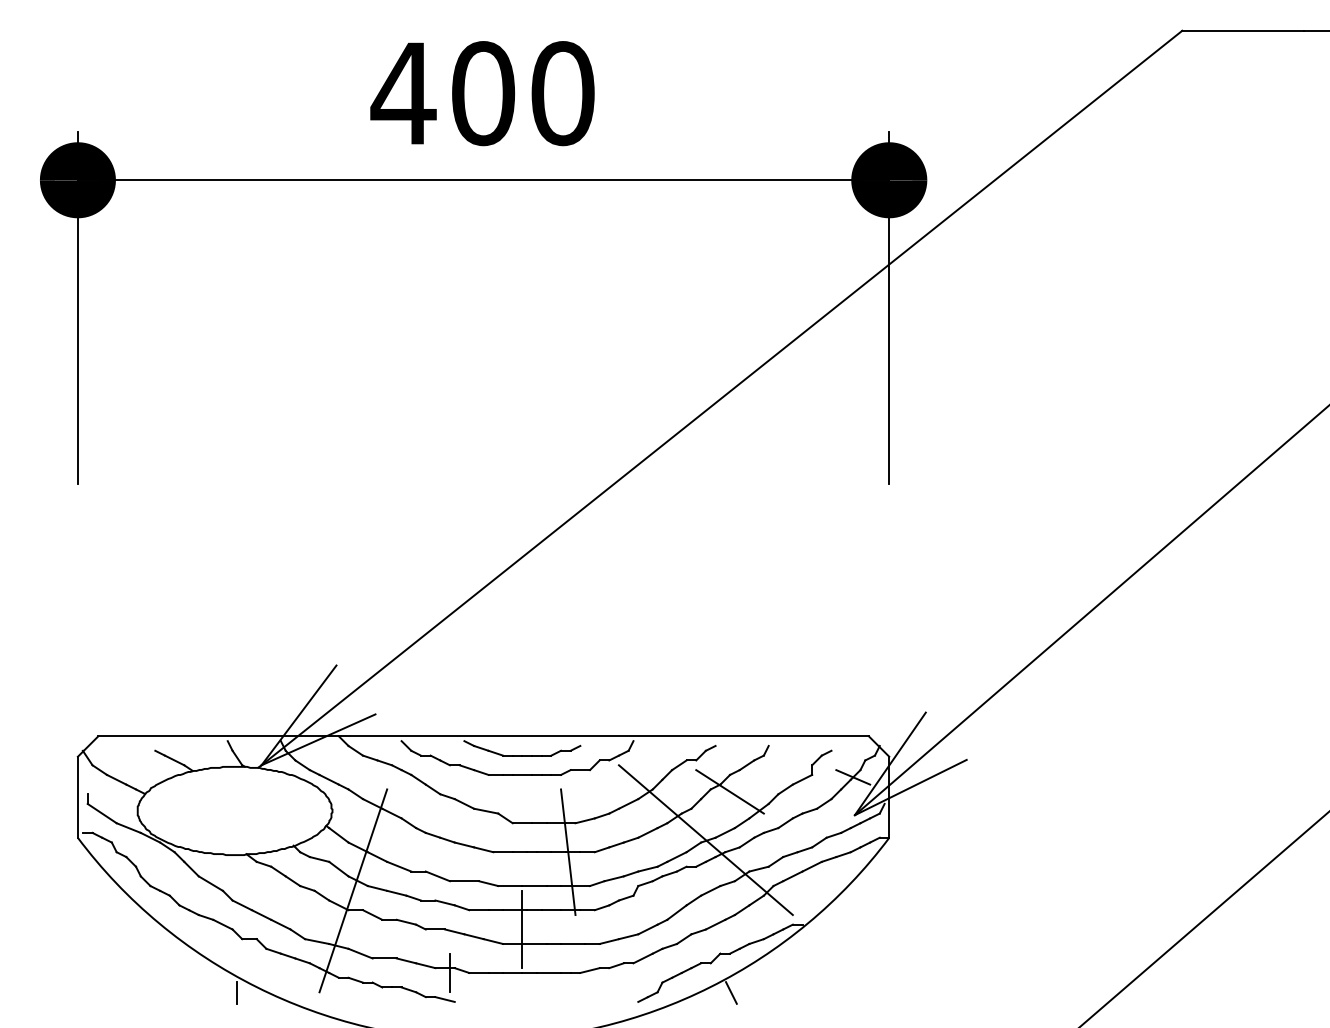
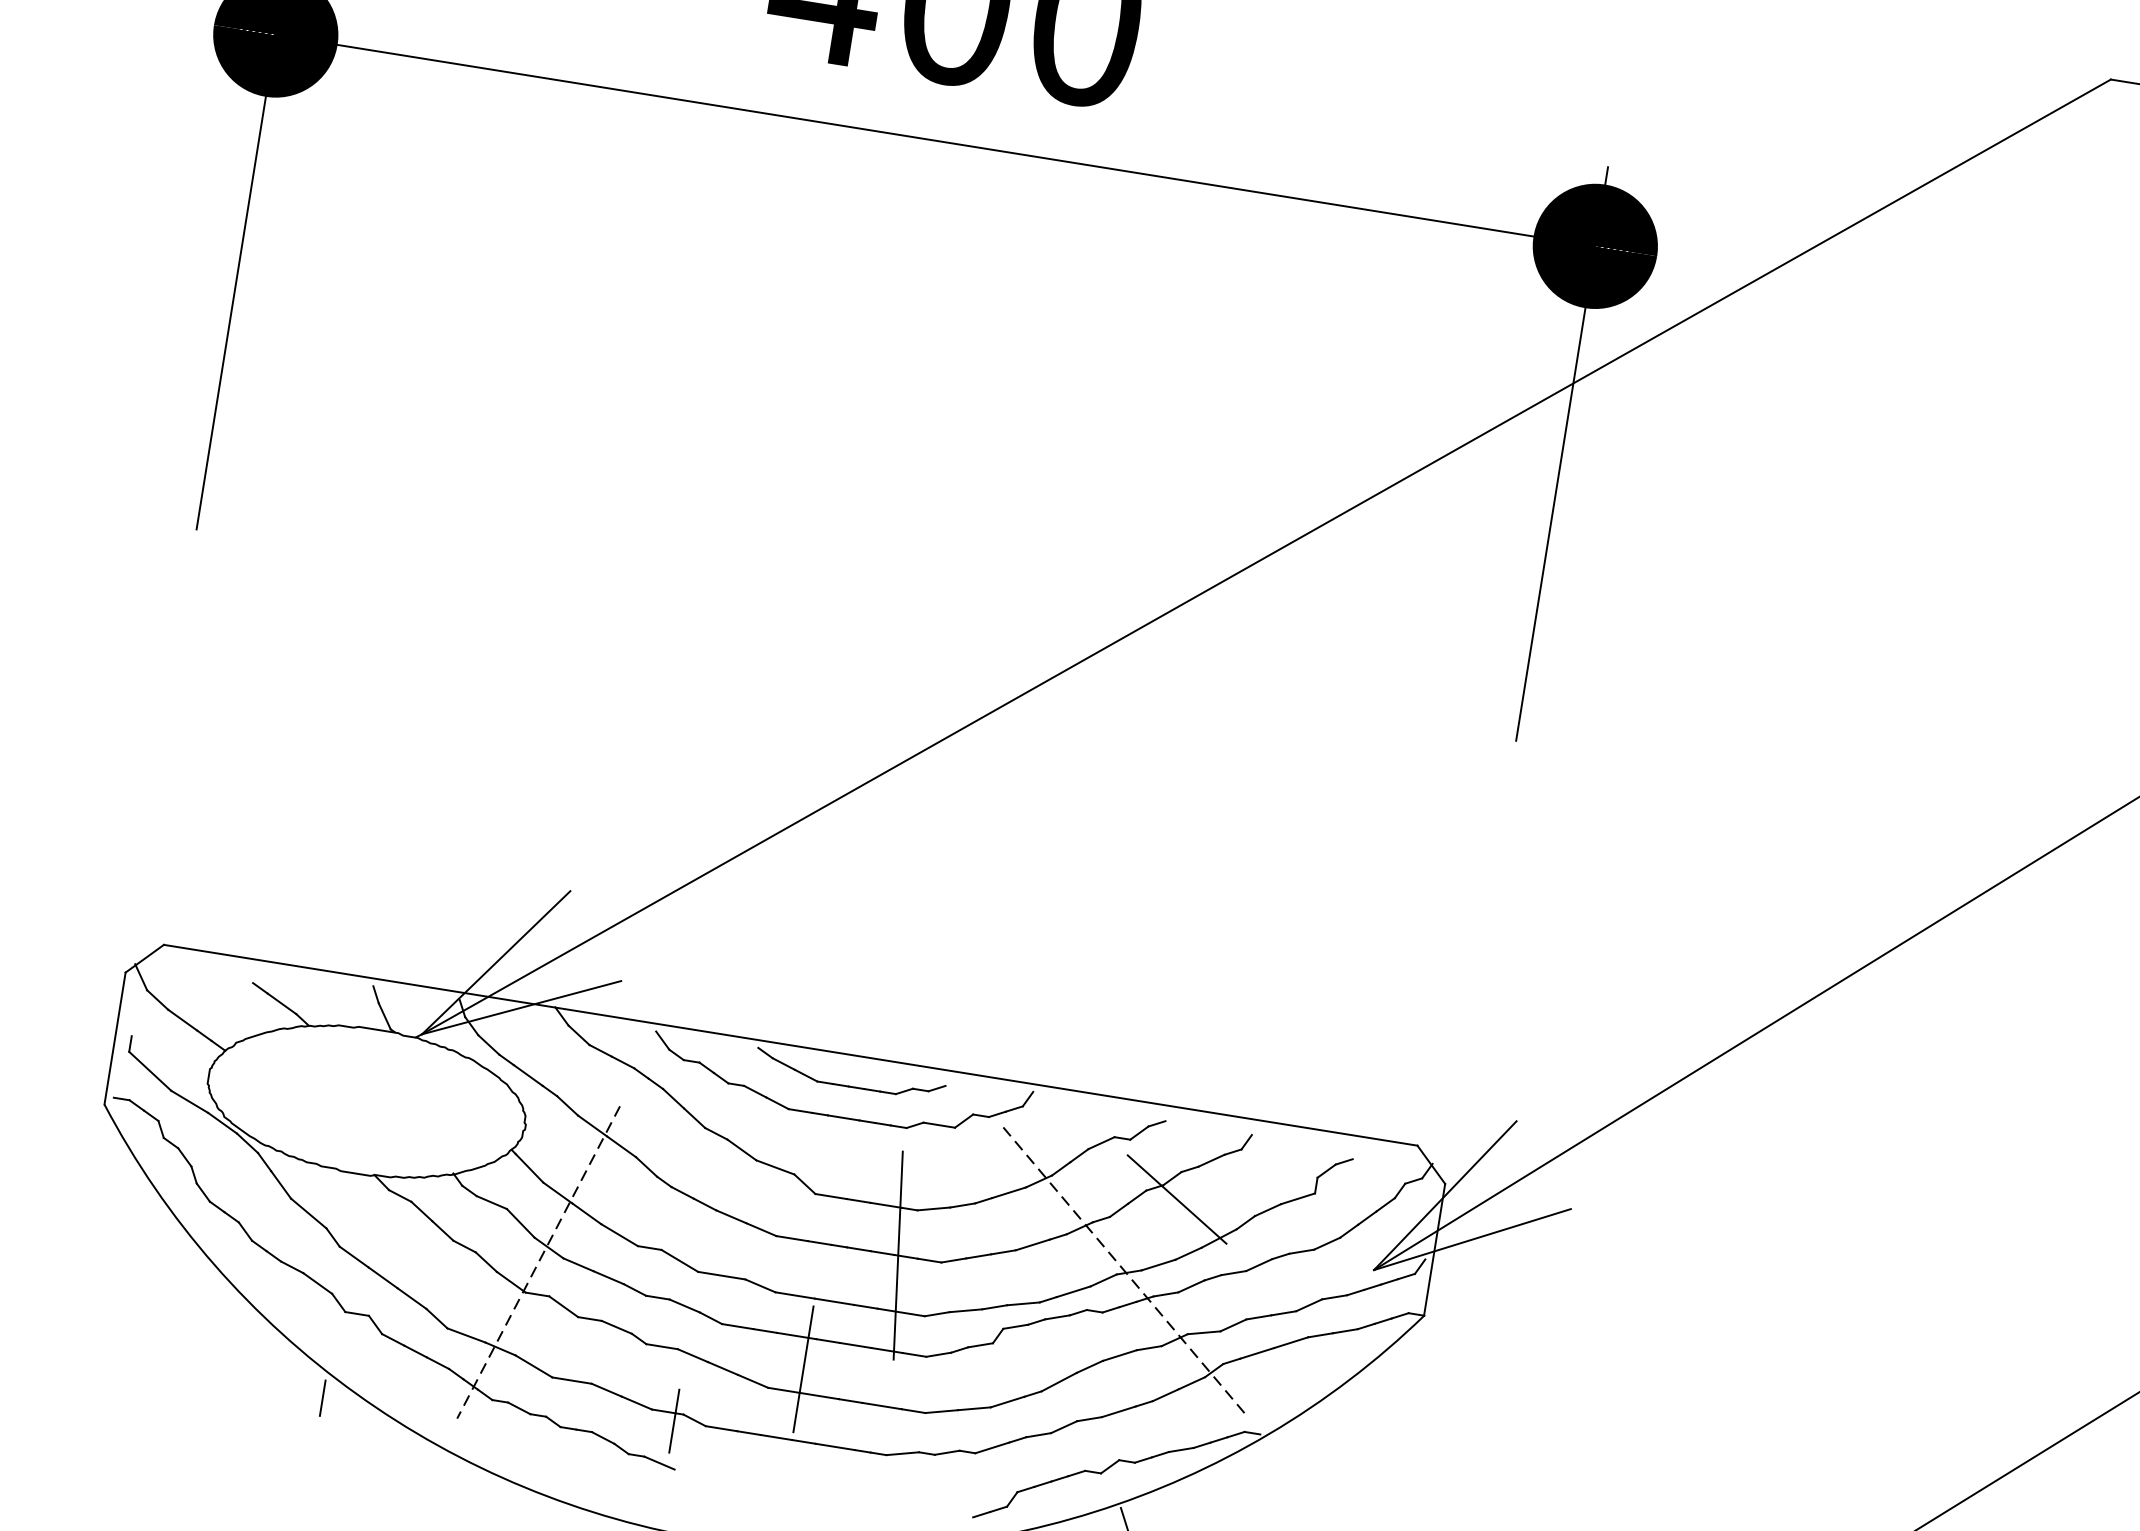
line: (853, 777) -> (1381, 1208), removed
line: (705, 840) -> (1124, 1272), solid -> dashed
line: (353, 890) -> (538, 1261), solid -> dashed

